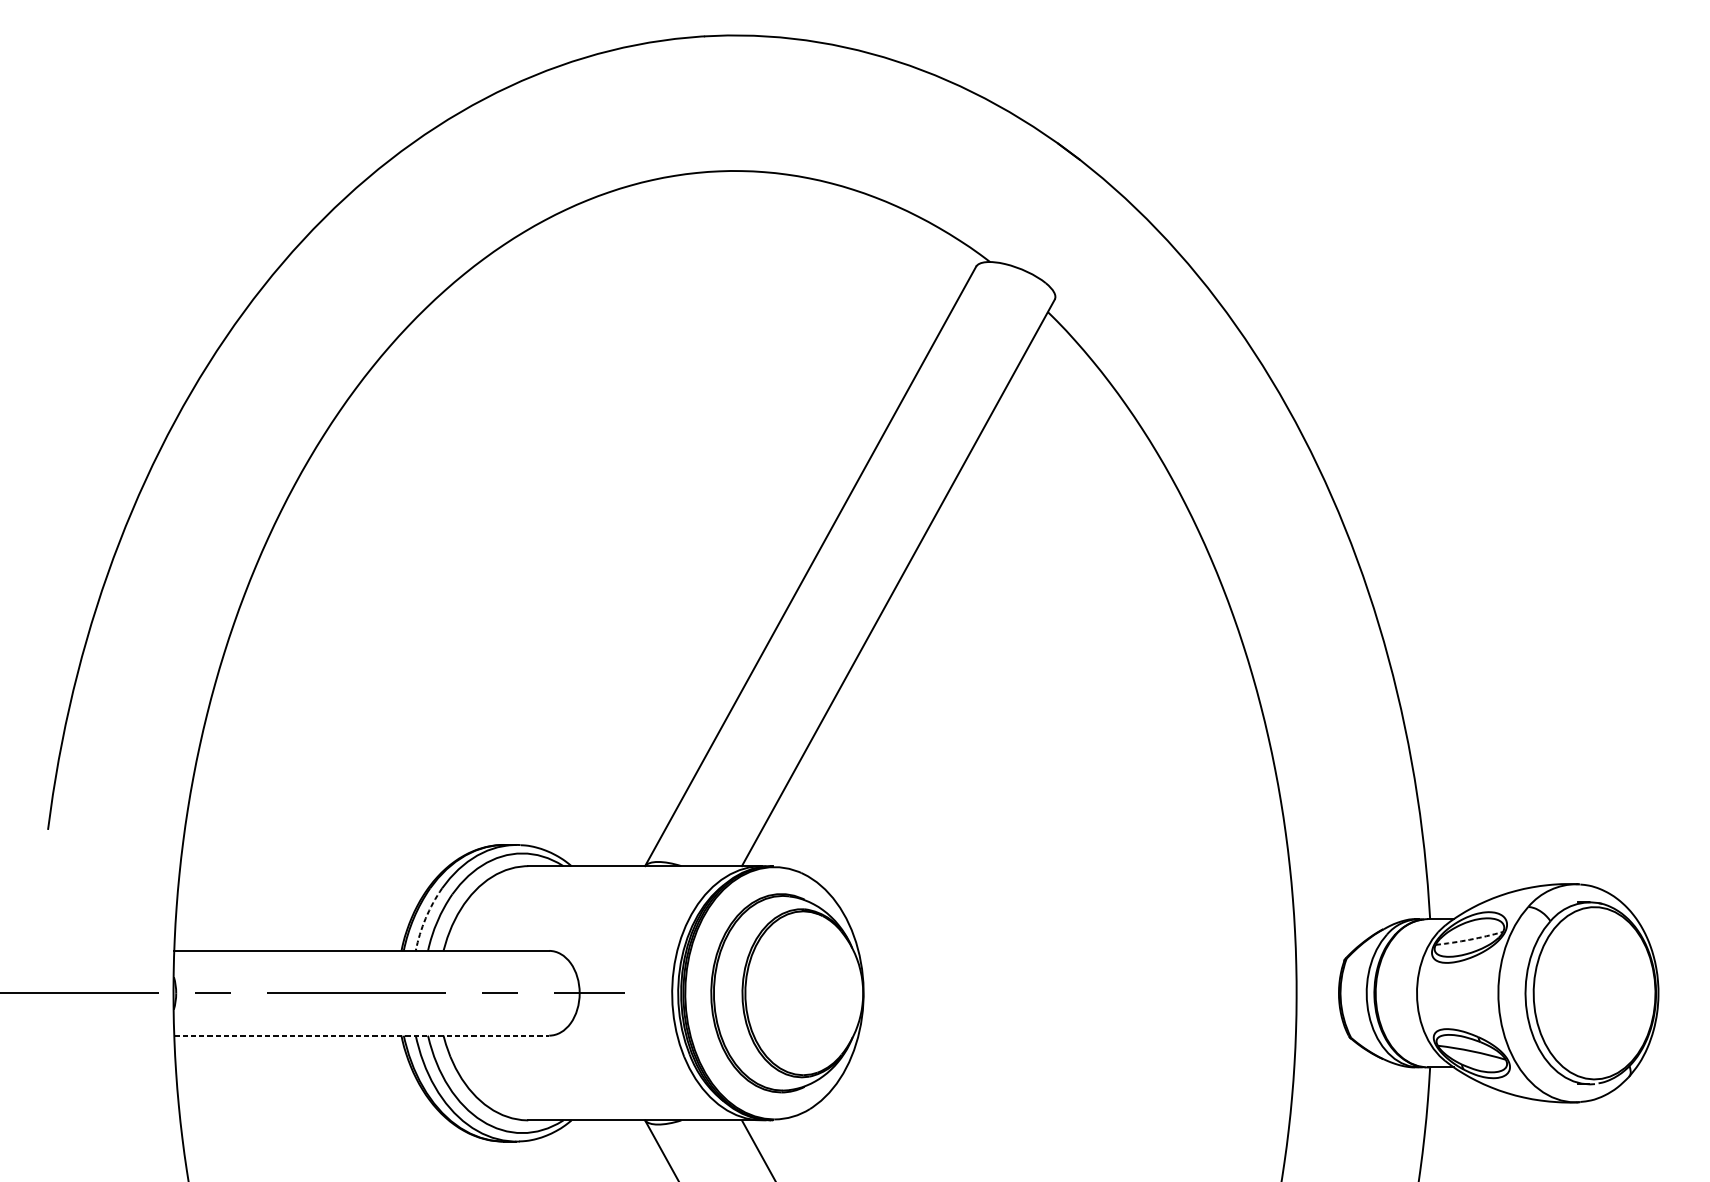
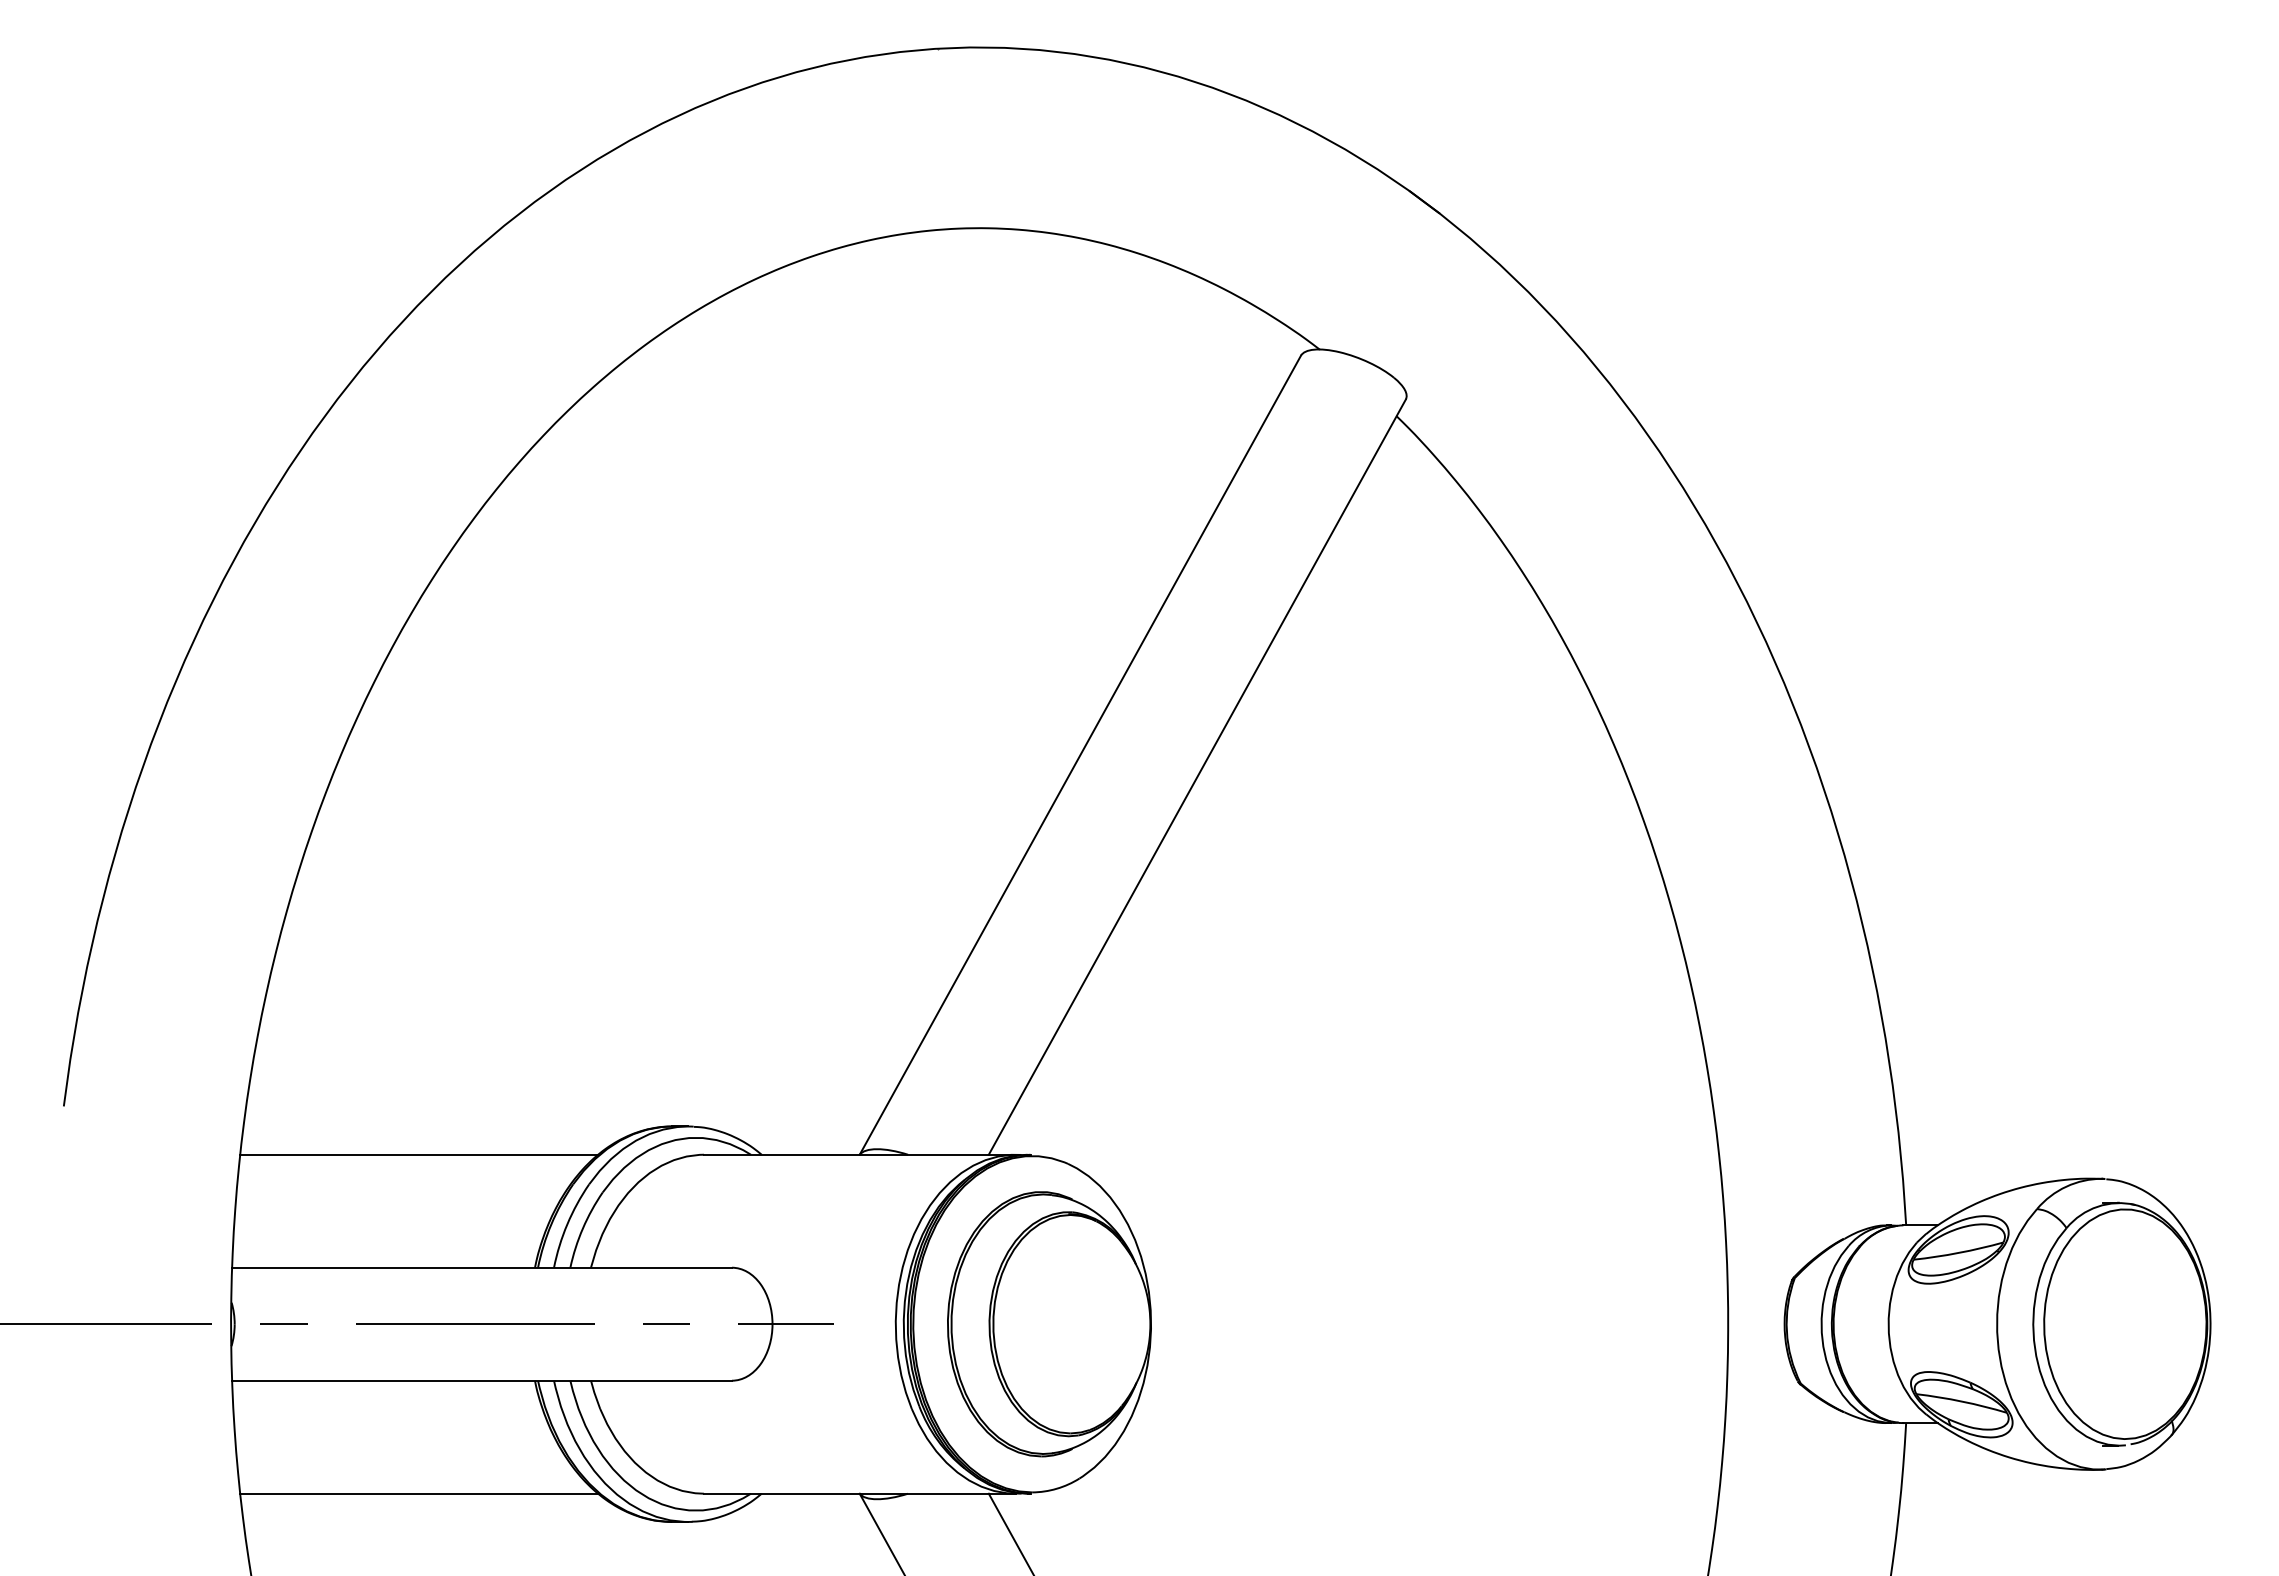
line: (314, 865) -> (419, 1154), added
arc: (425, 918) -> (567, 1224), dashed -> solid
arc: (1469, 939) -> (1958, 1252), dashed -> solid
line: (362, 1035) -> (482, 1380), dashed -> solid
line: (314, 1120) -> (419, 1493), added

